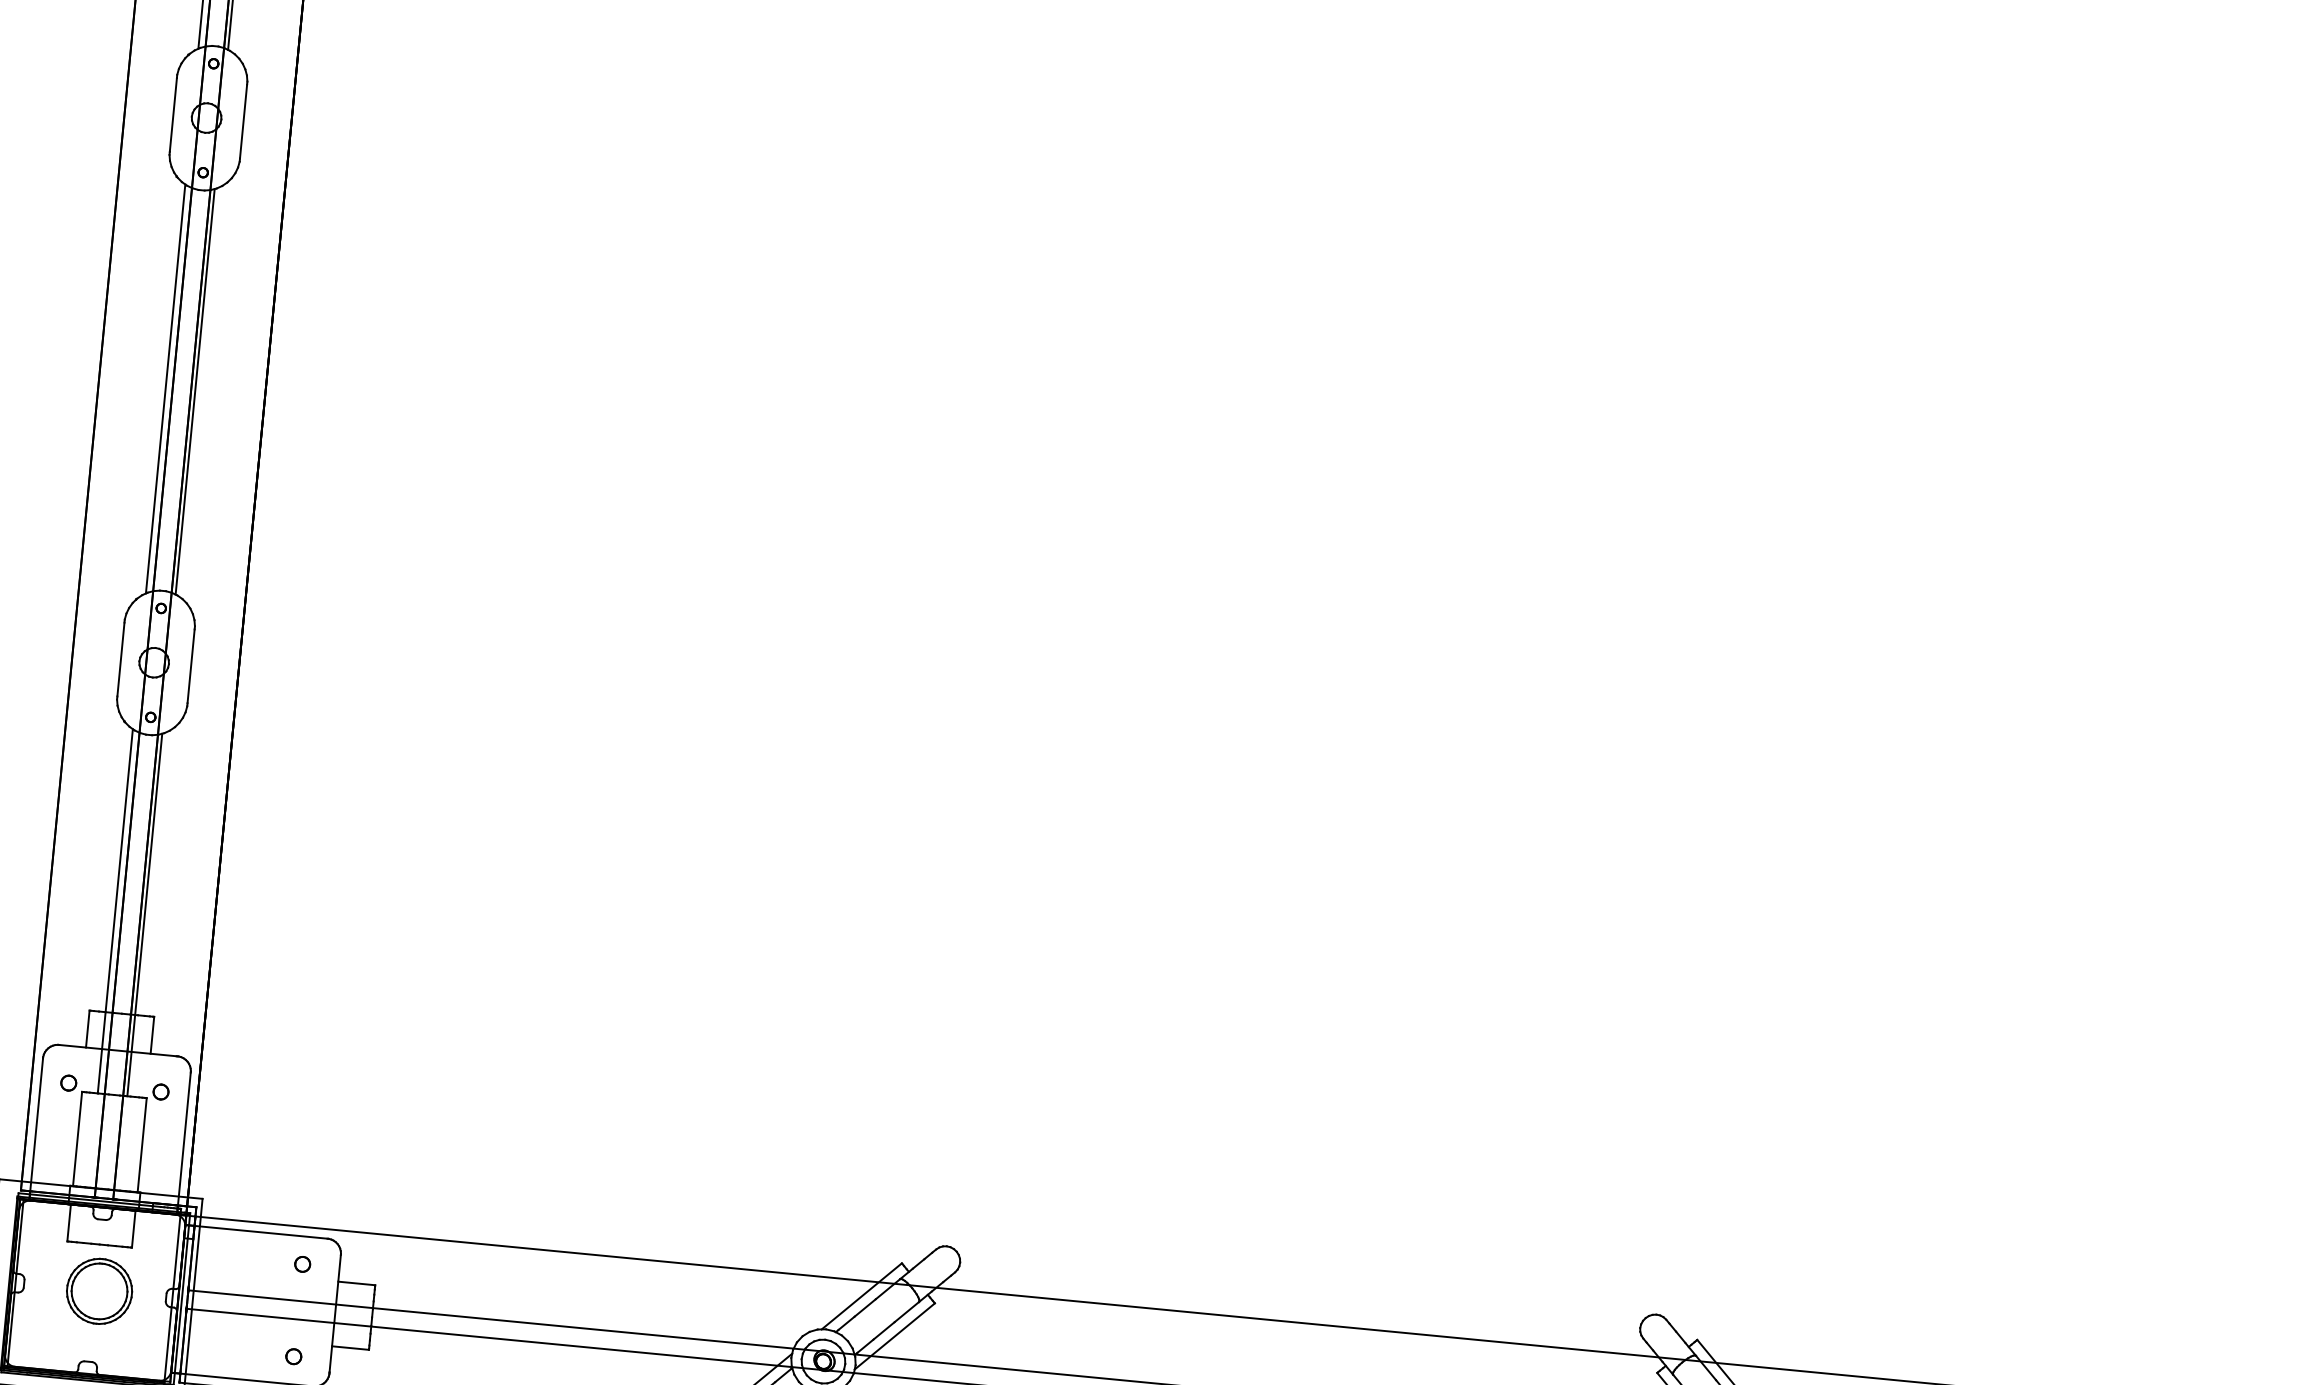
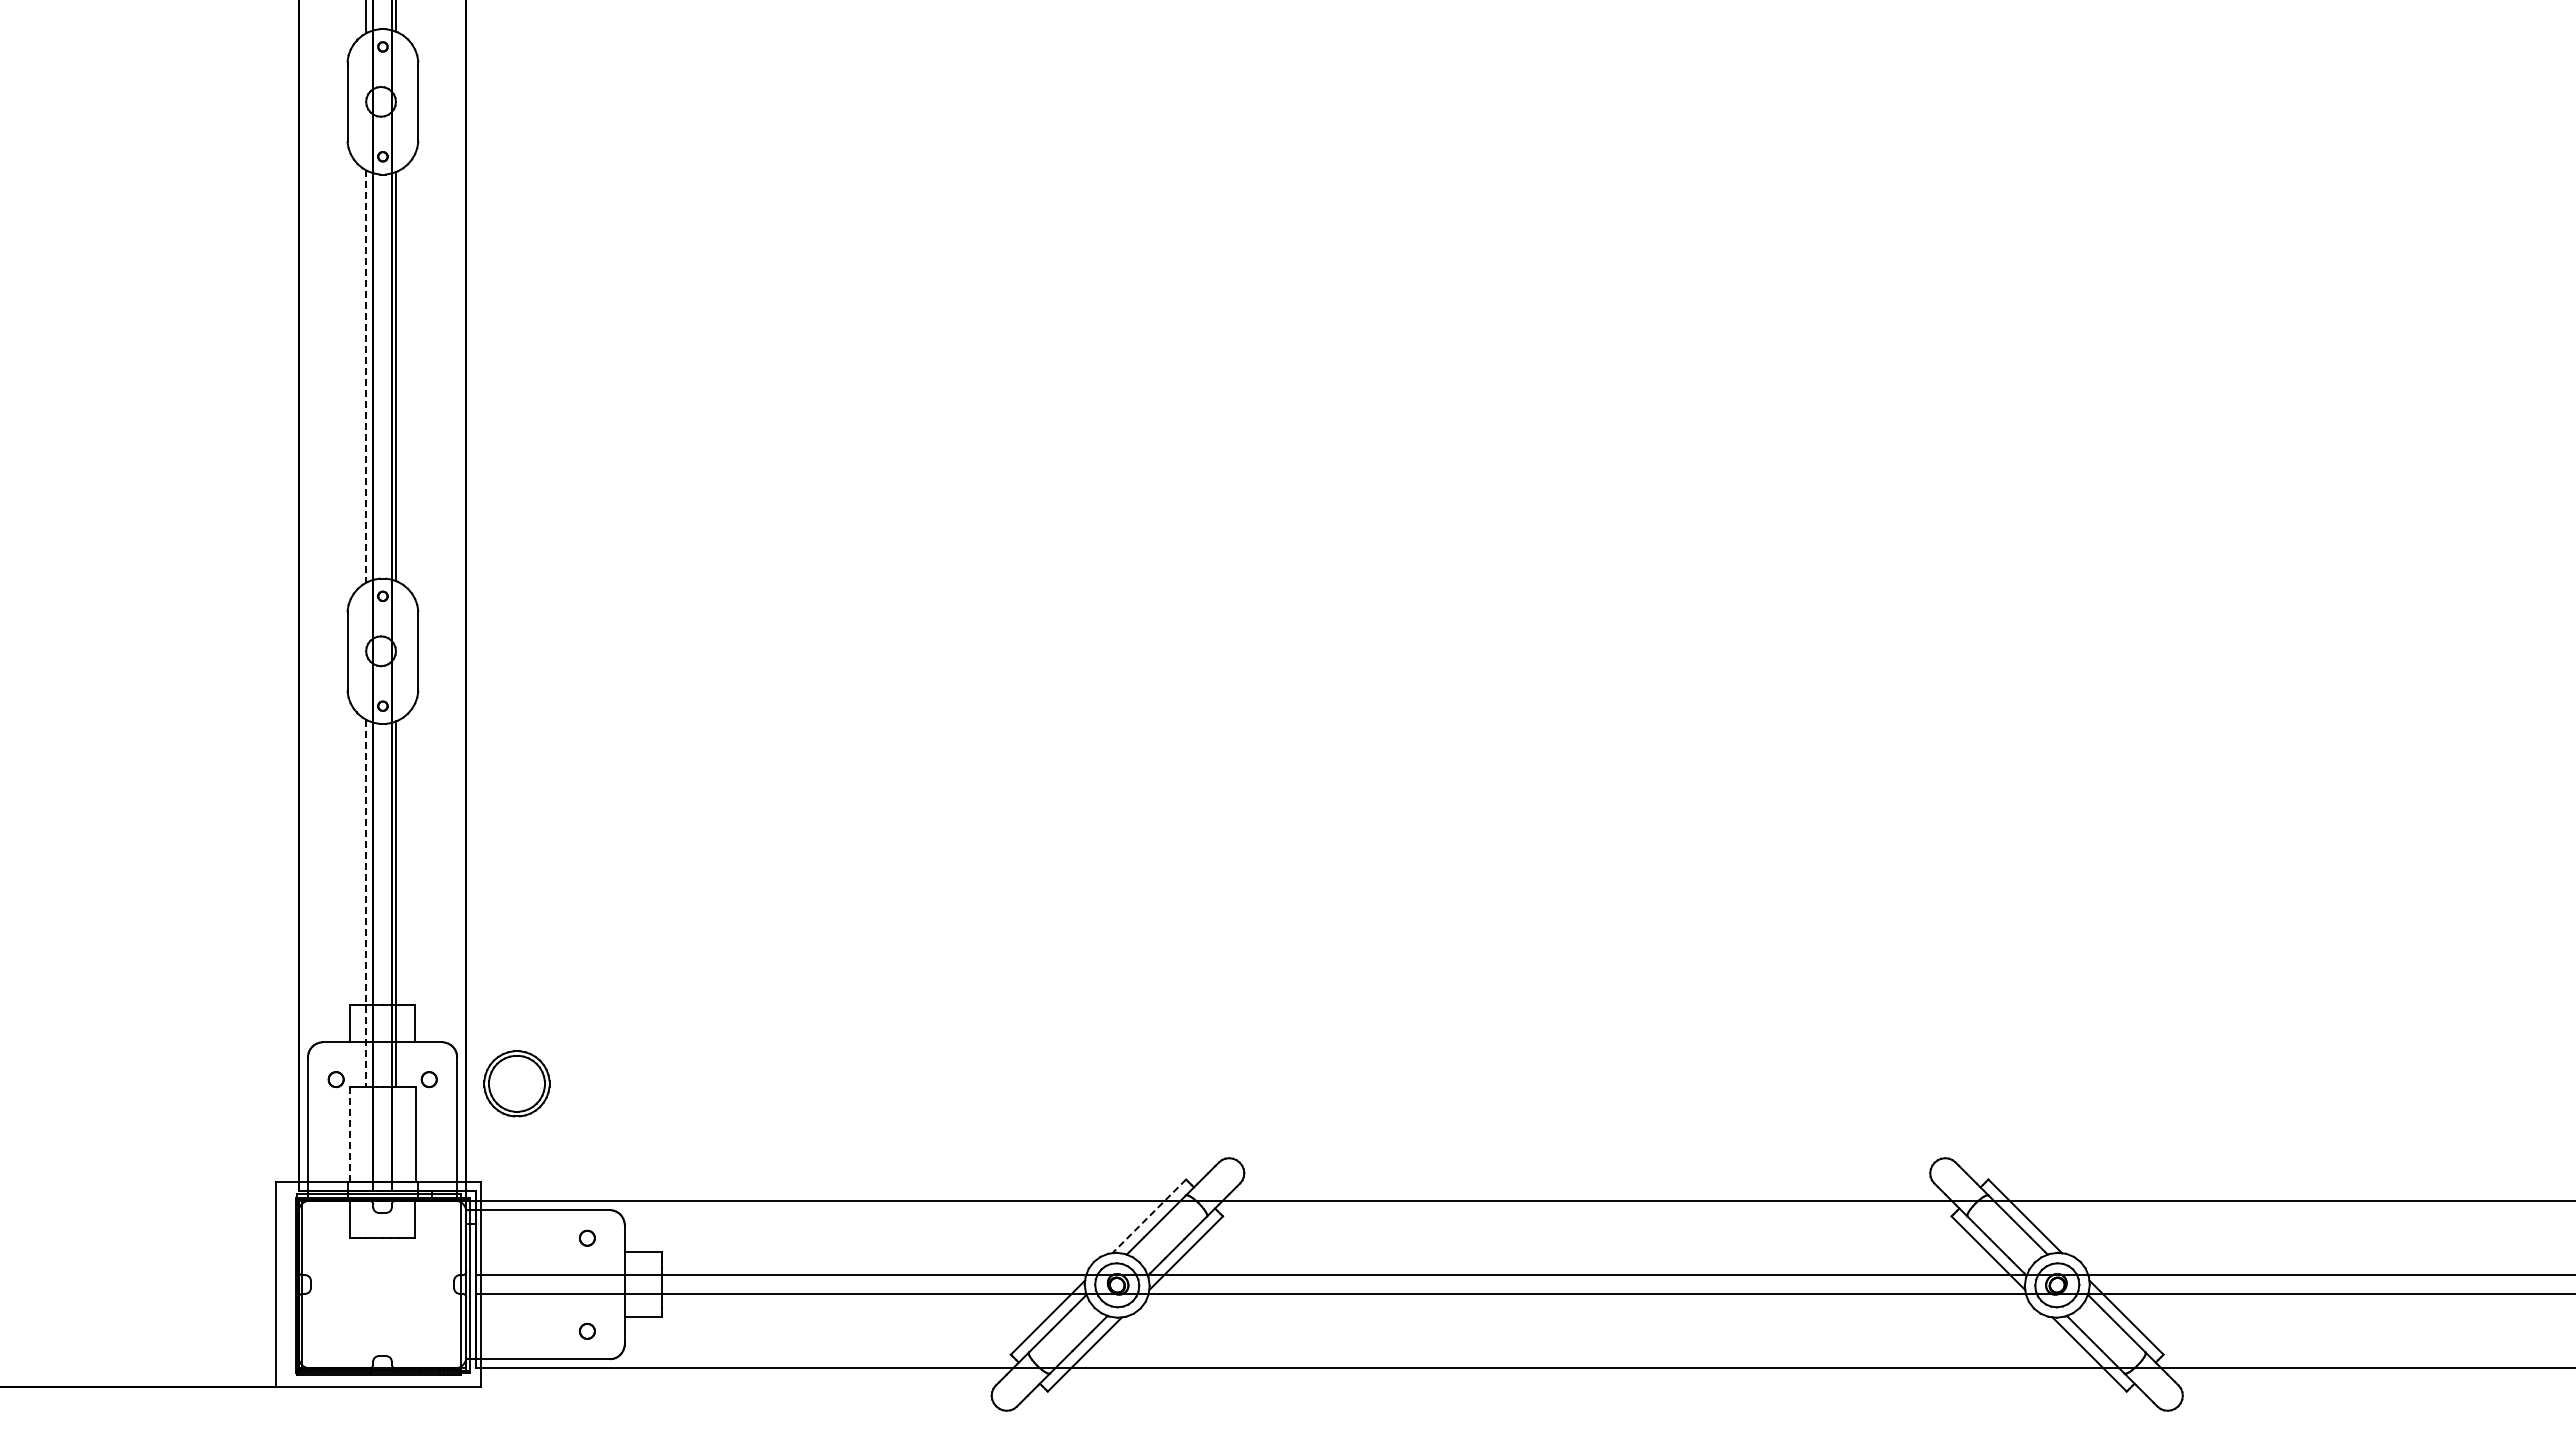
line: (165, 389) -> (366, 377), solid -> dashed
line: (115, 911) -> (366, 903), solid -> dashed
line: (77, 1138) -> (350, 1134), solid -> dashed
part: (99, 1291) -> (516, 1083), moved
line: (861, 1296) -> (1148, 1216), solid -> dashed

